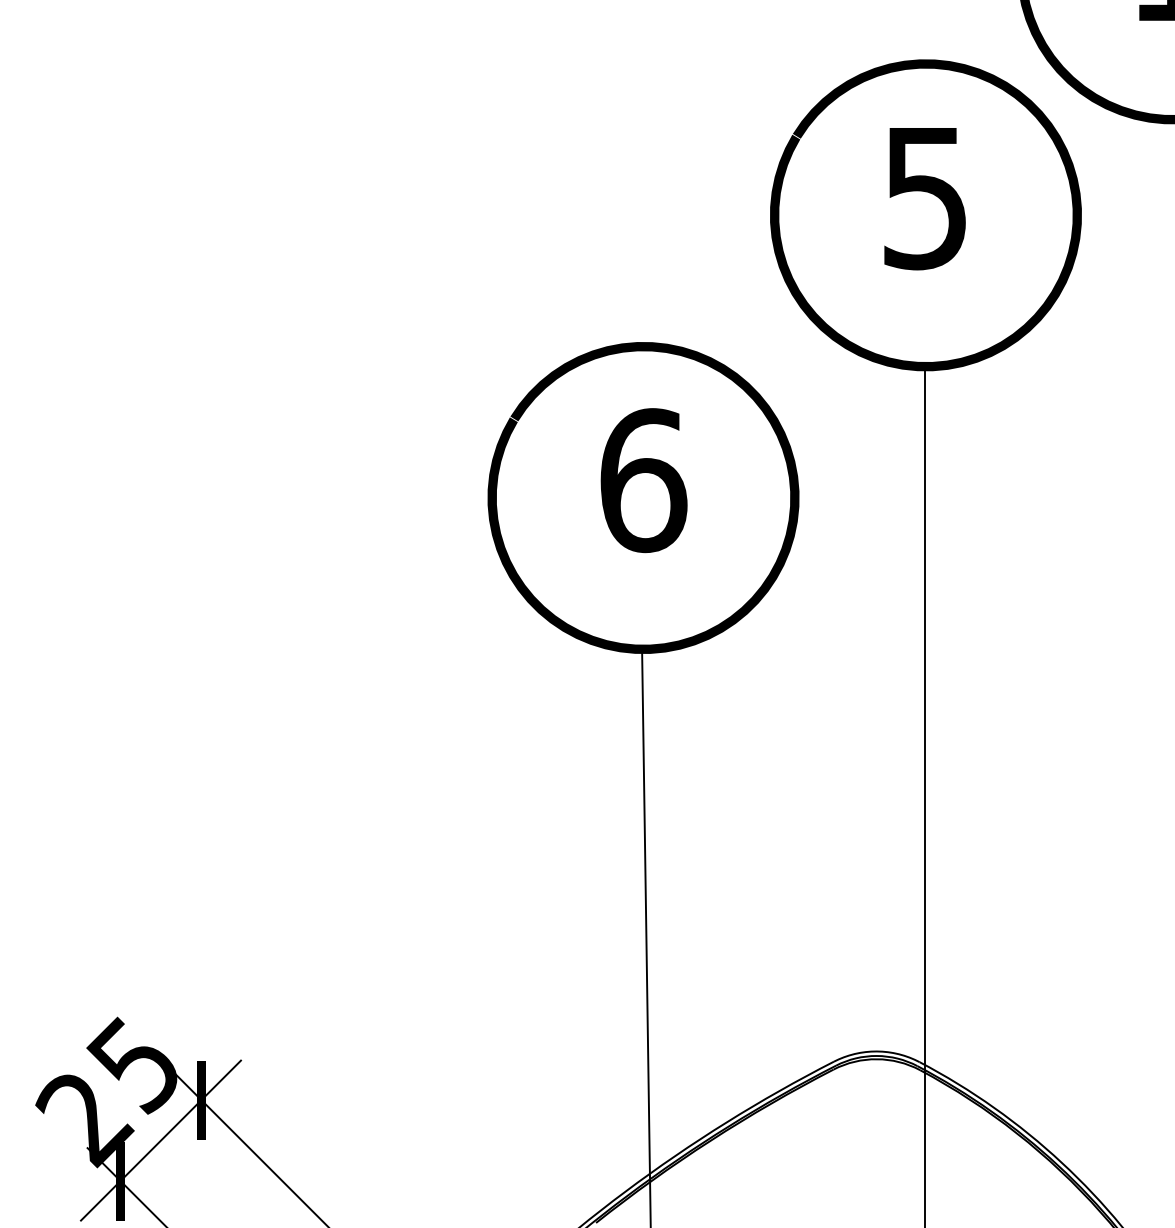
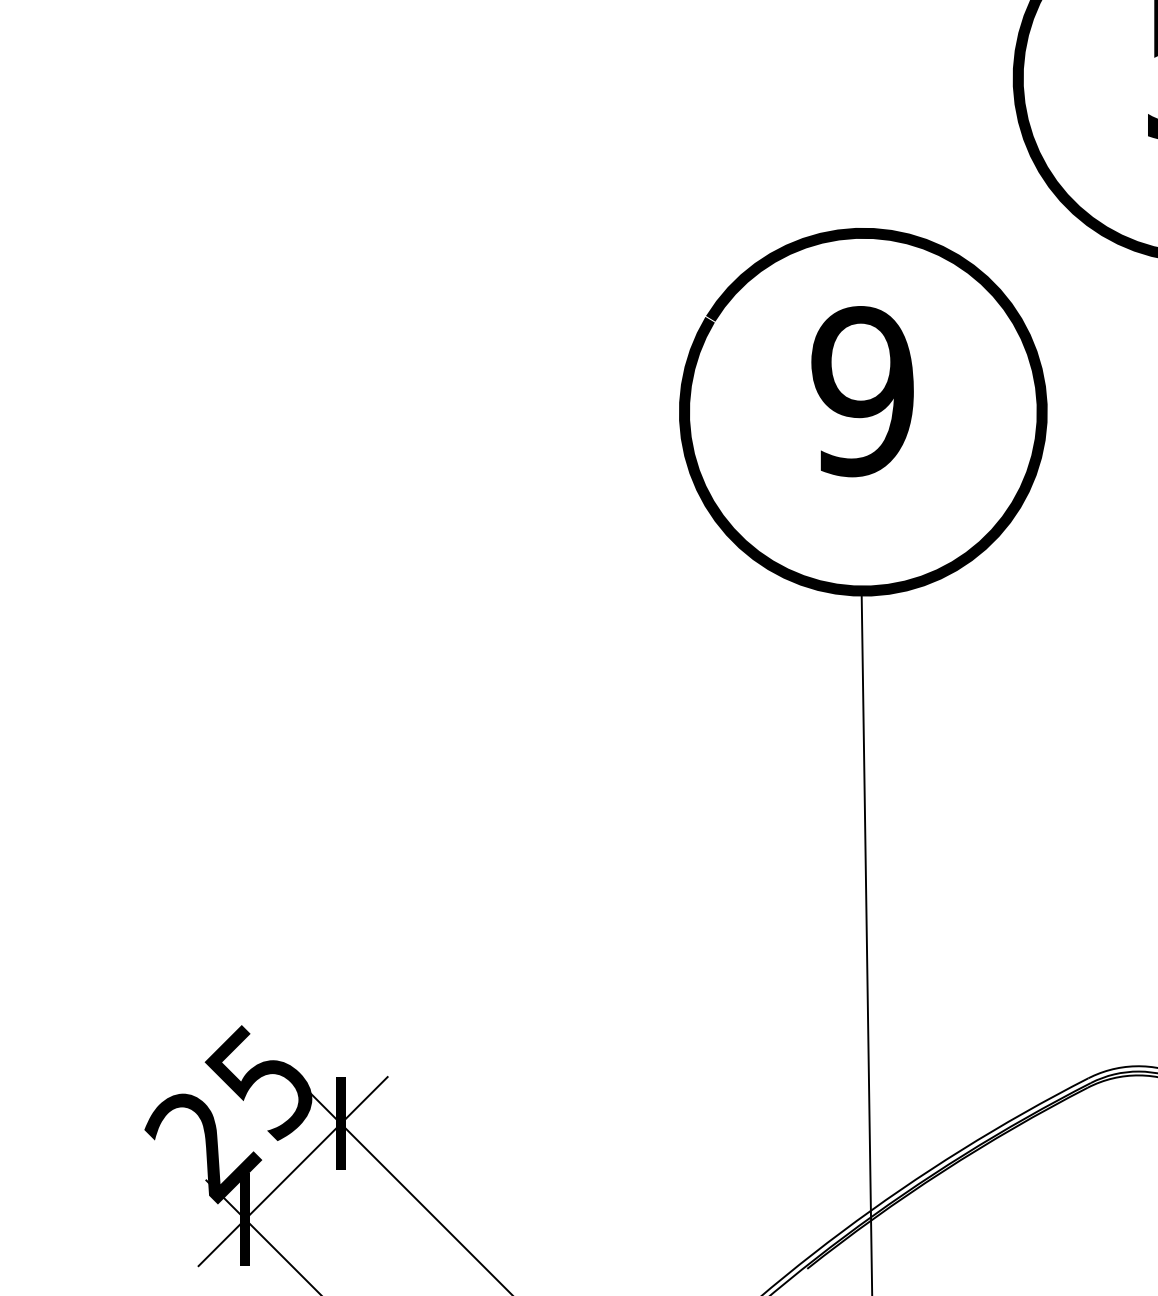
text: (643, 480) -> (863, 391), 6 -> 9

